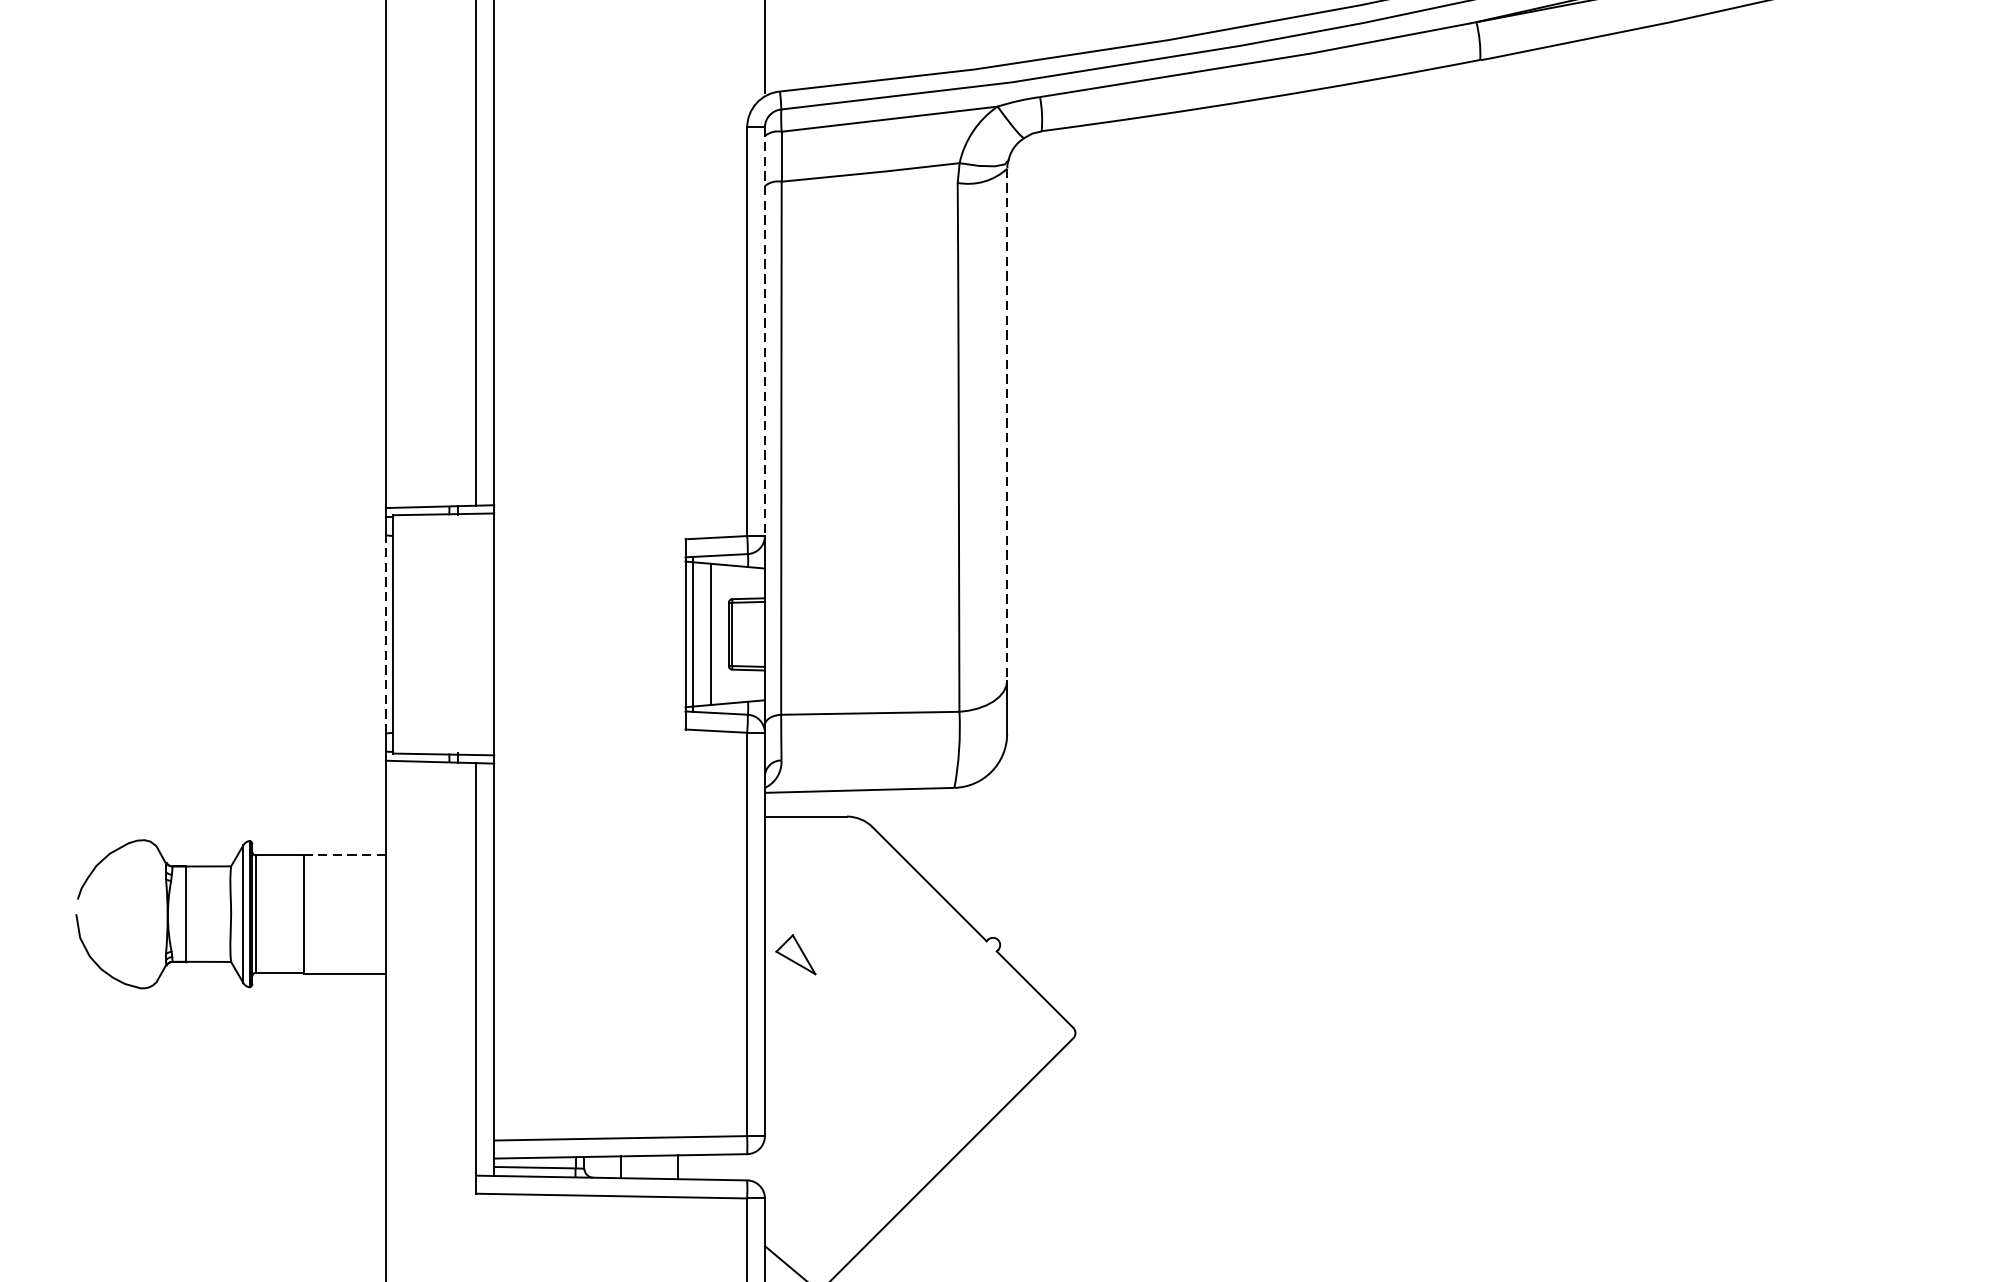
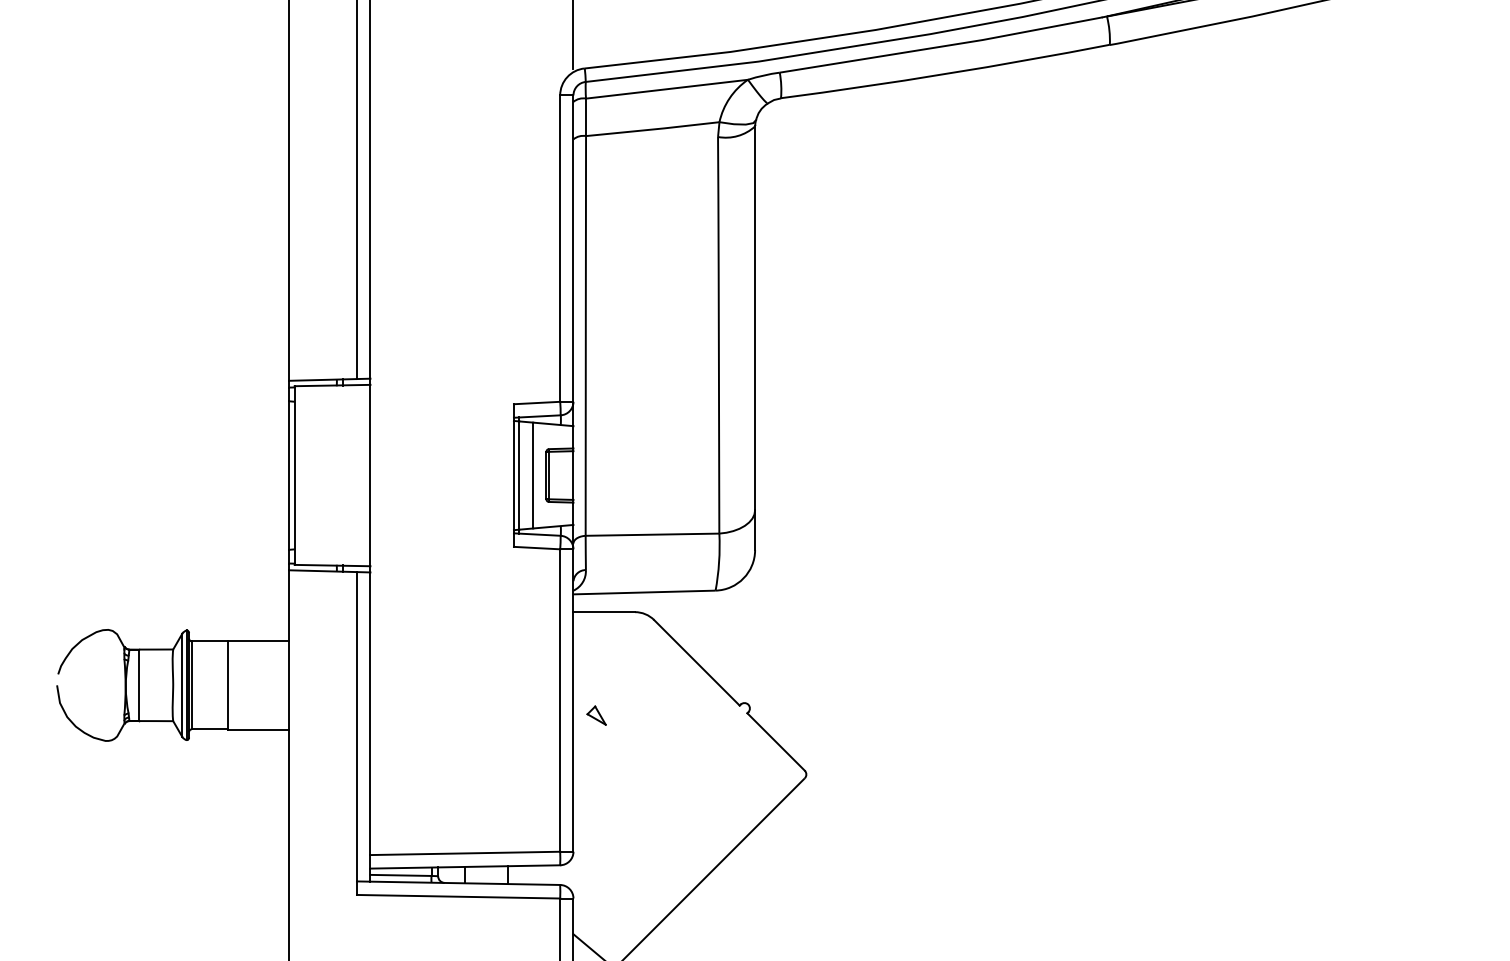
line: (764, 332) -> (573, 249), dashed -> solid
line: (1007, 424) -> (755, 318), dashed -> solid
line: (386, 634) -> (289, 475), dashed -> solid
line: (344, 854) -> (258, 640), dashed -> solid
part: (795, 954) -> (596, 715), size x0.62

